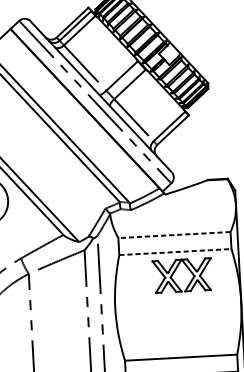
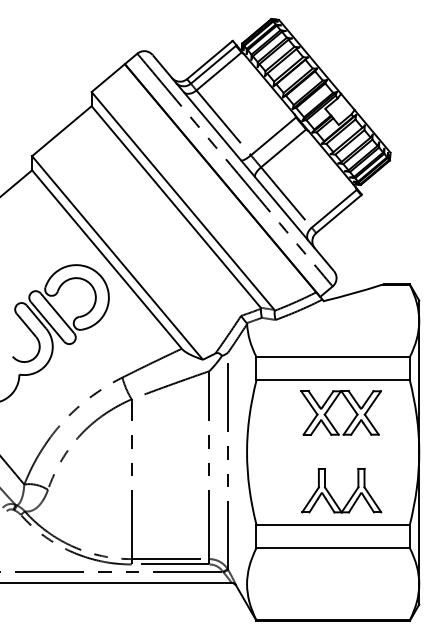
line: (174, 235) -> (333, 357), dashed -> solid
line: (175, 252) -> (333, 380), dashed -> solid
part: (179, 337) -> (332, 496), added

